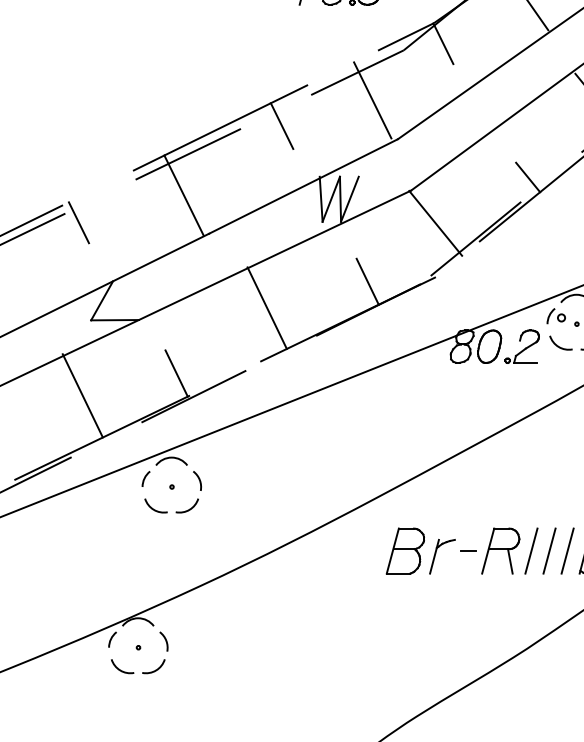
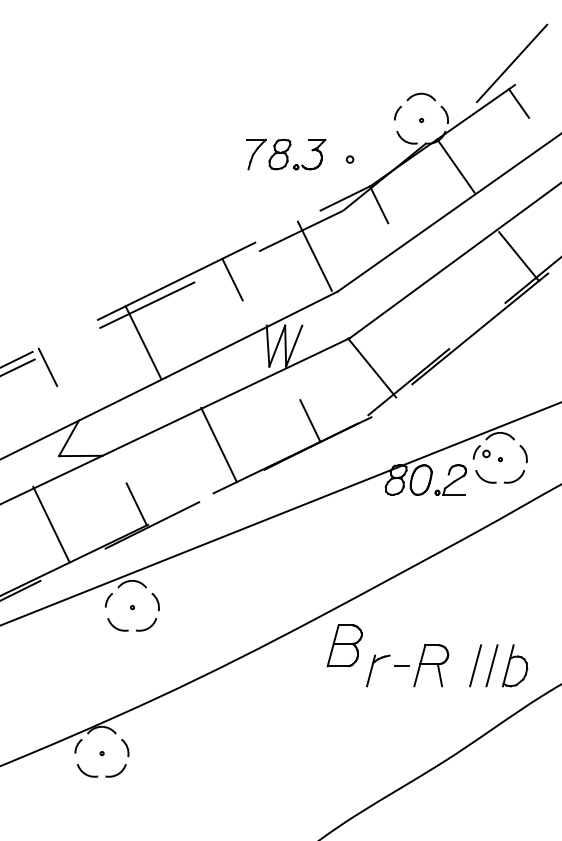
line: (528, 176) -> (456, 325), removed
part: (405, 550) -> (344, 645), moved
line: (530, 550) -> (458, 665), removed

